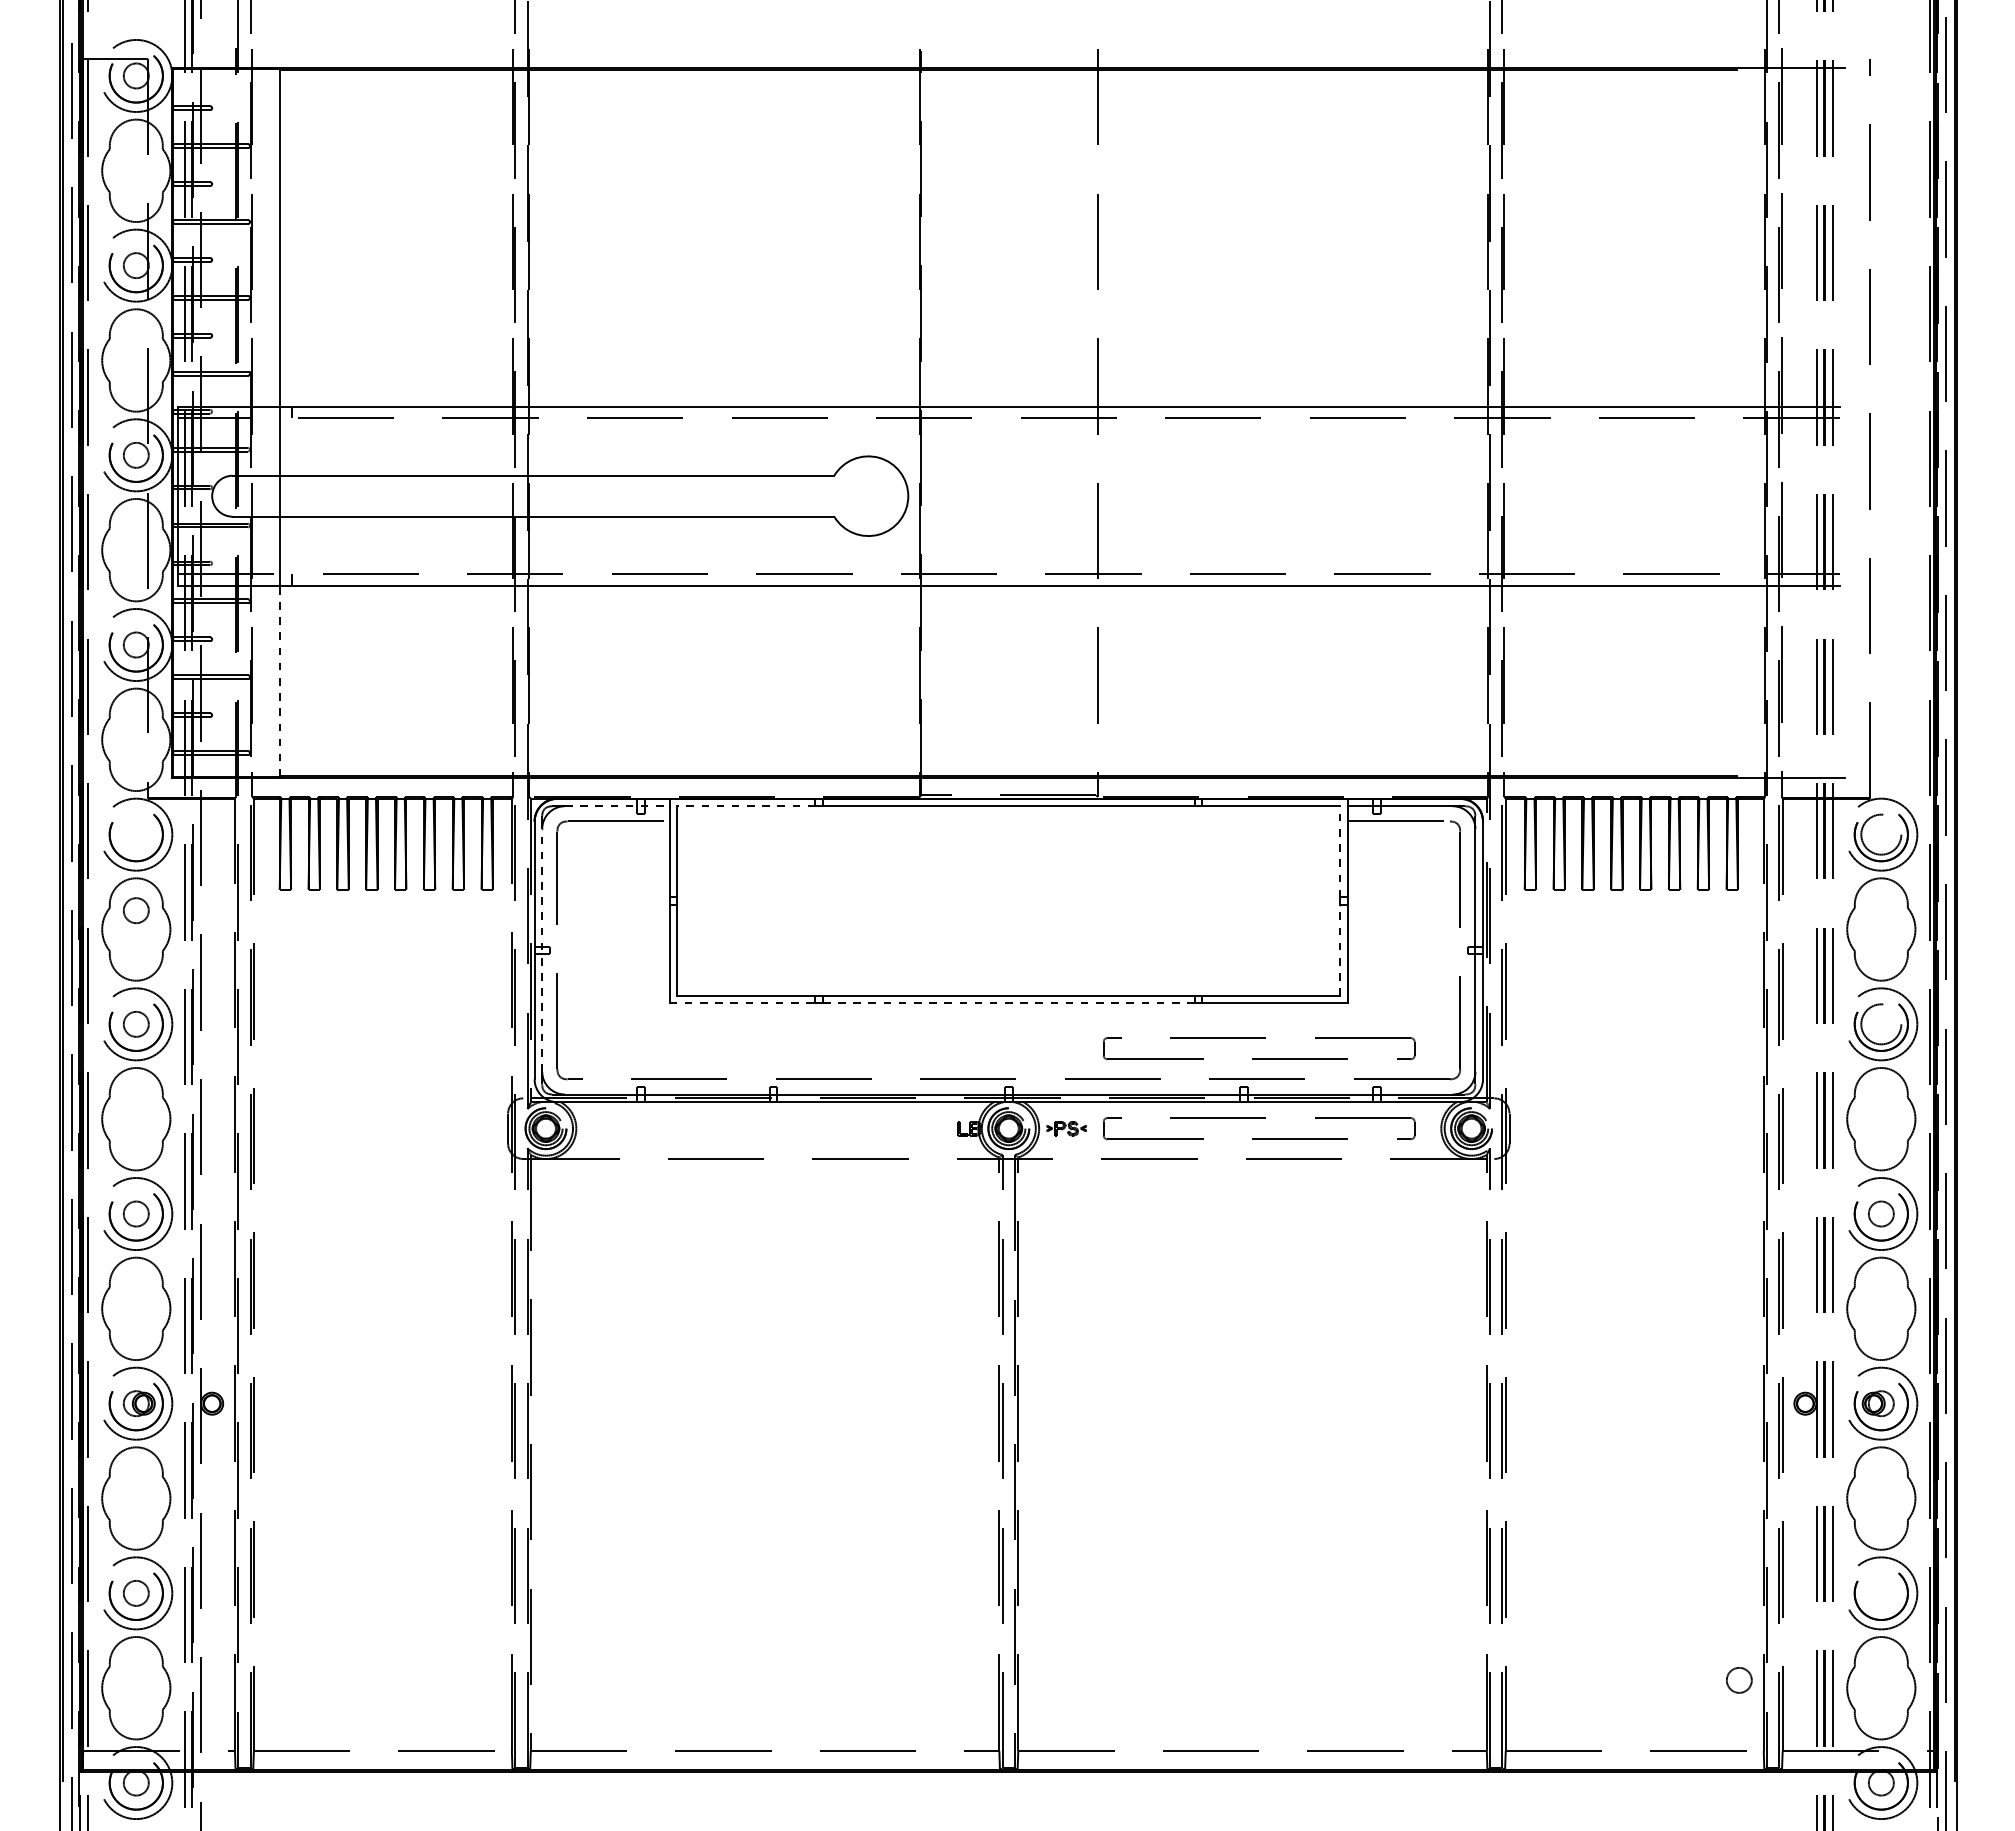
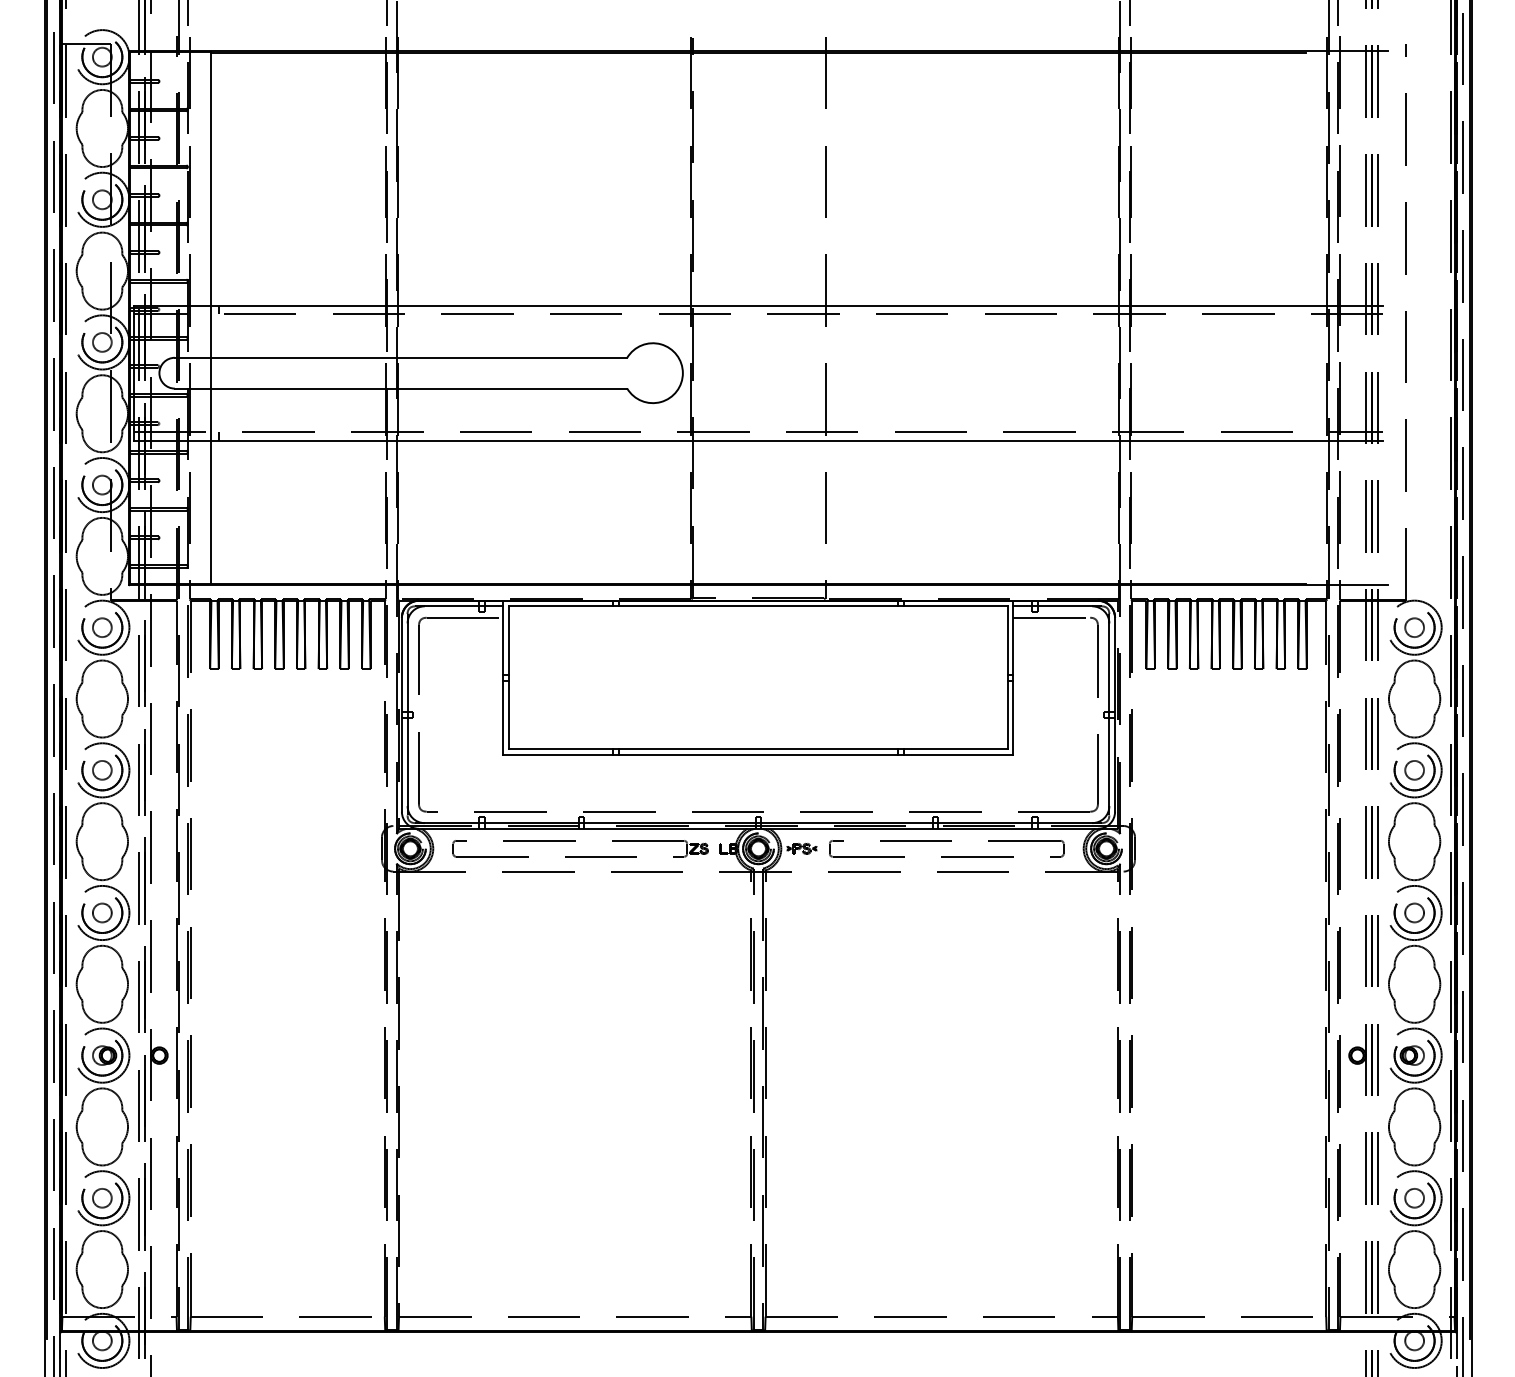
line: (280, 680) -> (210, 511), dashed -> solid
line: (617, 806) -> (464, 606), dashed -> solid
line: (745, 806) -> (560, 606), dashed -> solid
circle: (1880, 834) -> (1413, 627), size x0.62
line: (1340, 851) -> (1007, 640), dashed -> solid
circle: (135, 910) -> (101, 627), moved
line: (542, 949) -> (407, 714), dashed -> solid
line: (1340, 950) -> (1007, 714), dashed -> solid
line: (742, 1003) -> (558, 754), dashed -> solid
line: (1008, 1003) -> (758, 754), dashed -> solid
circle: (1880, 1023) -> (1413, 769), size x0.62
part: (1258, 1038) -> (946, 780), removed
part: (772, 1138) -> (580, 856), added
circle: (1739, 1680) -> (1414, 1198), moved

